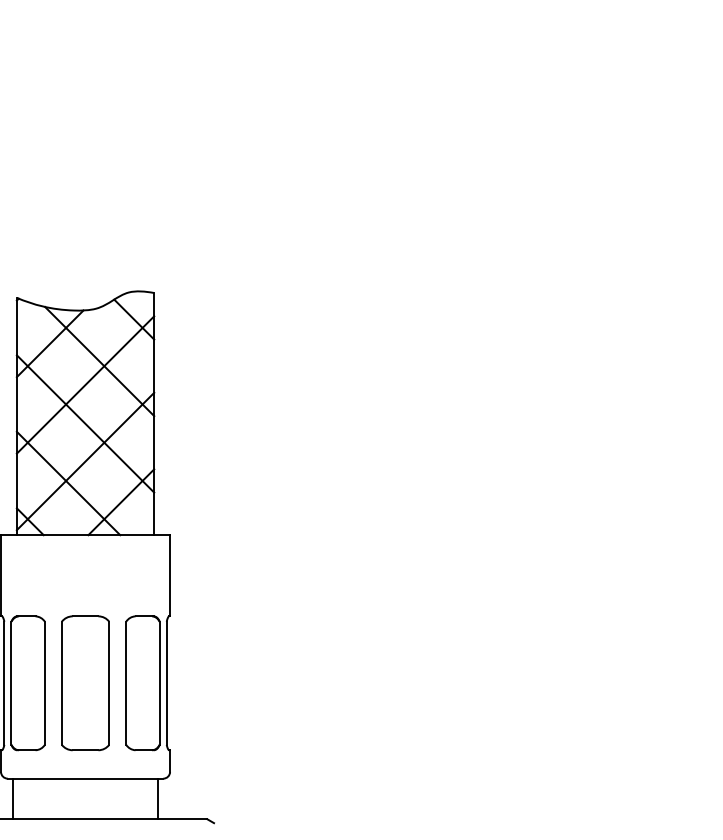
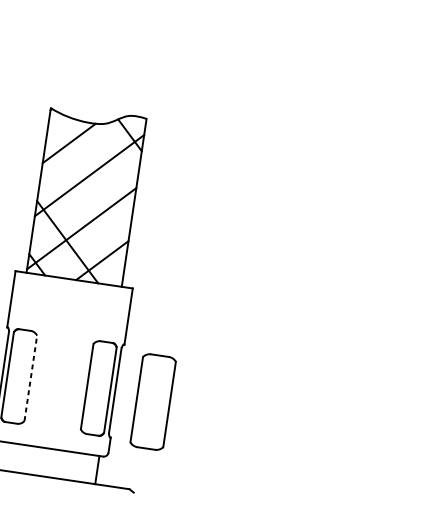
line: (99, 361) -> (101, 160), removed
line: (85, 423) -> (85, 202), removed
line: (44, 683) -> (30, 378), solid -> dashed
part: (85, 683) -> (153, 402), moved

